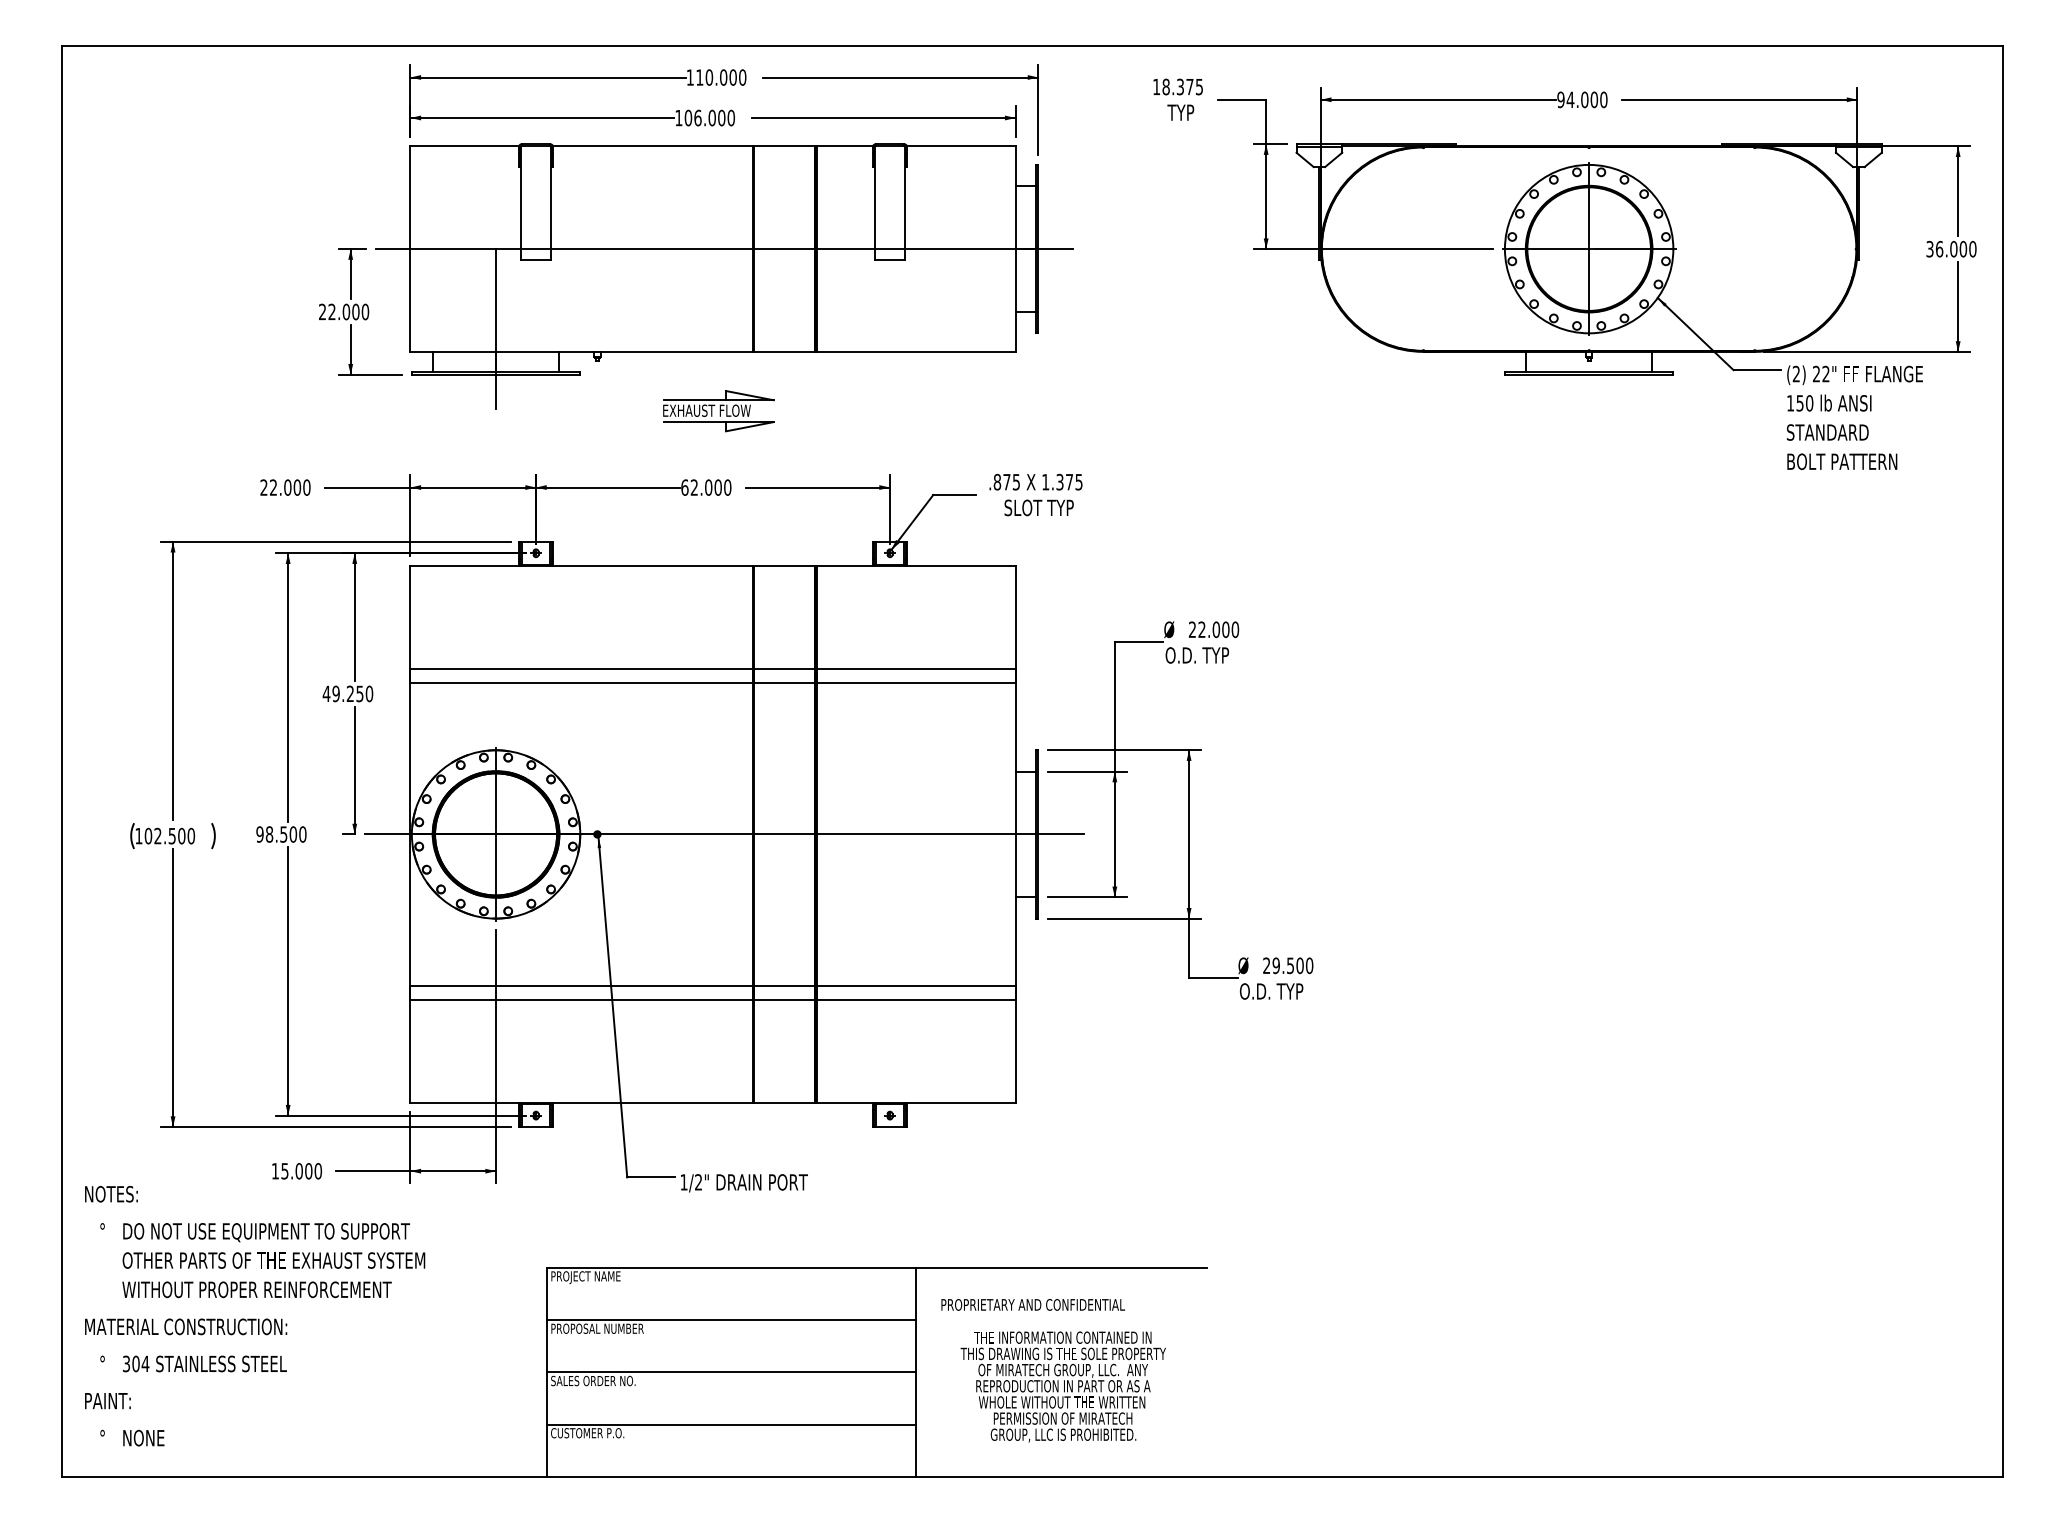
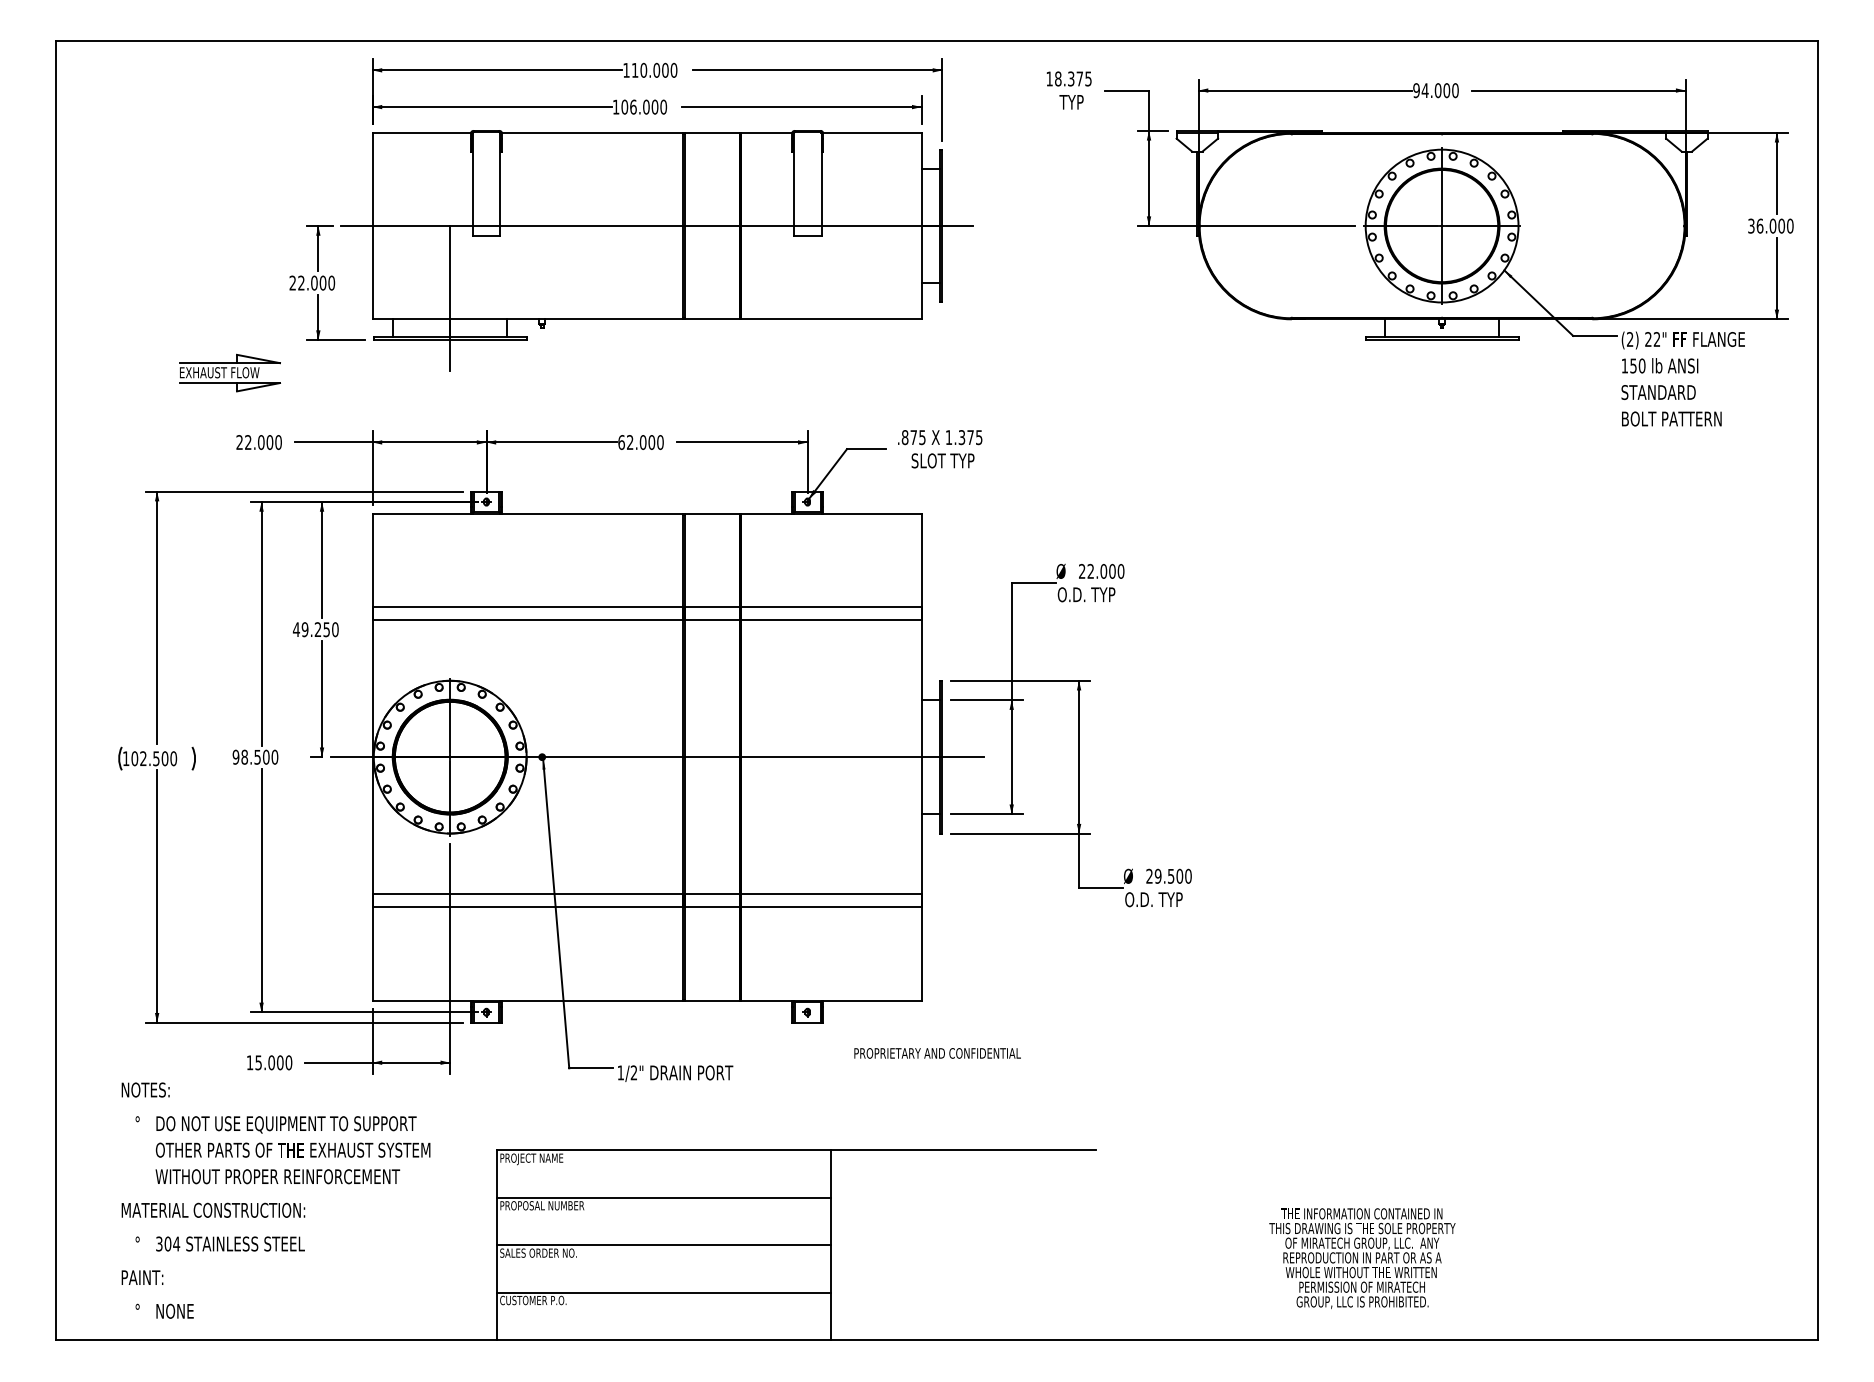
part: (718, 411) -> (230, 373), moved
text: (1032, 1304) -> (937, 1053), moved
text: (255, 1316) -> (276, 1200), moved
text: (1062, 1386) -> (1361, 1258), moved

